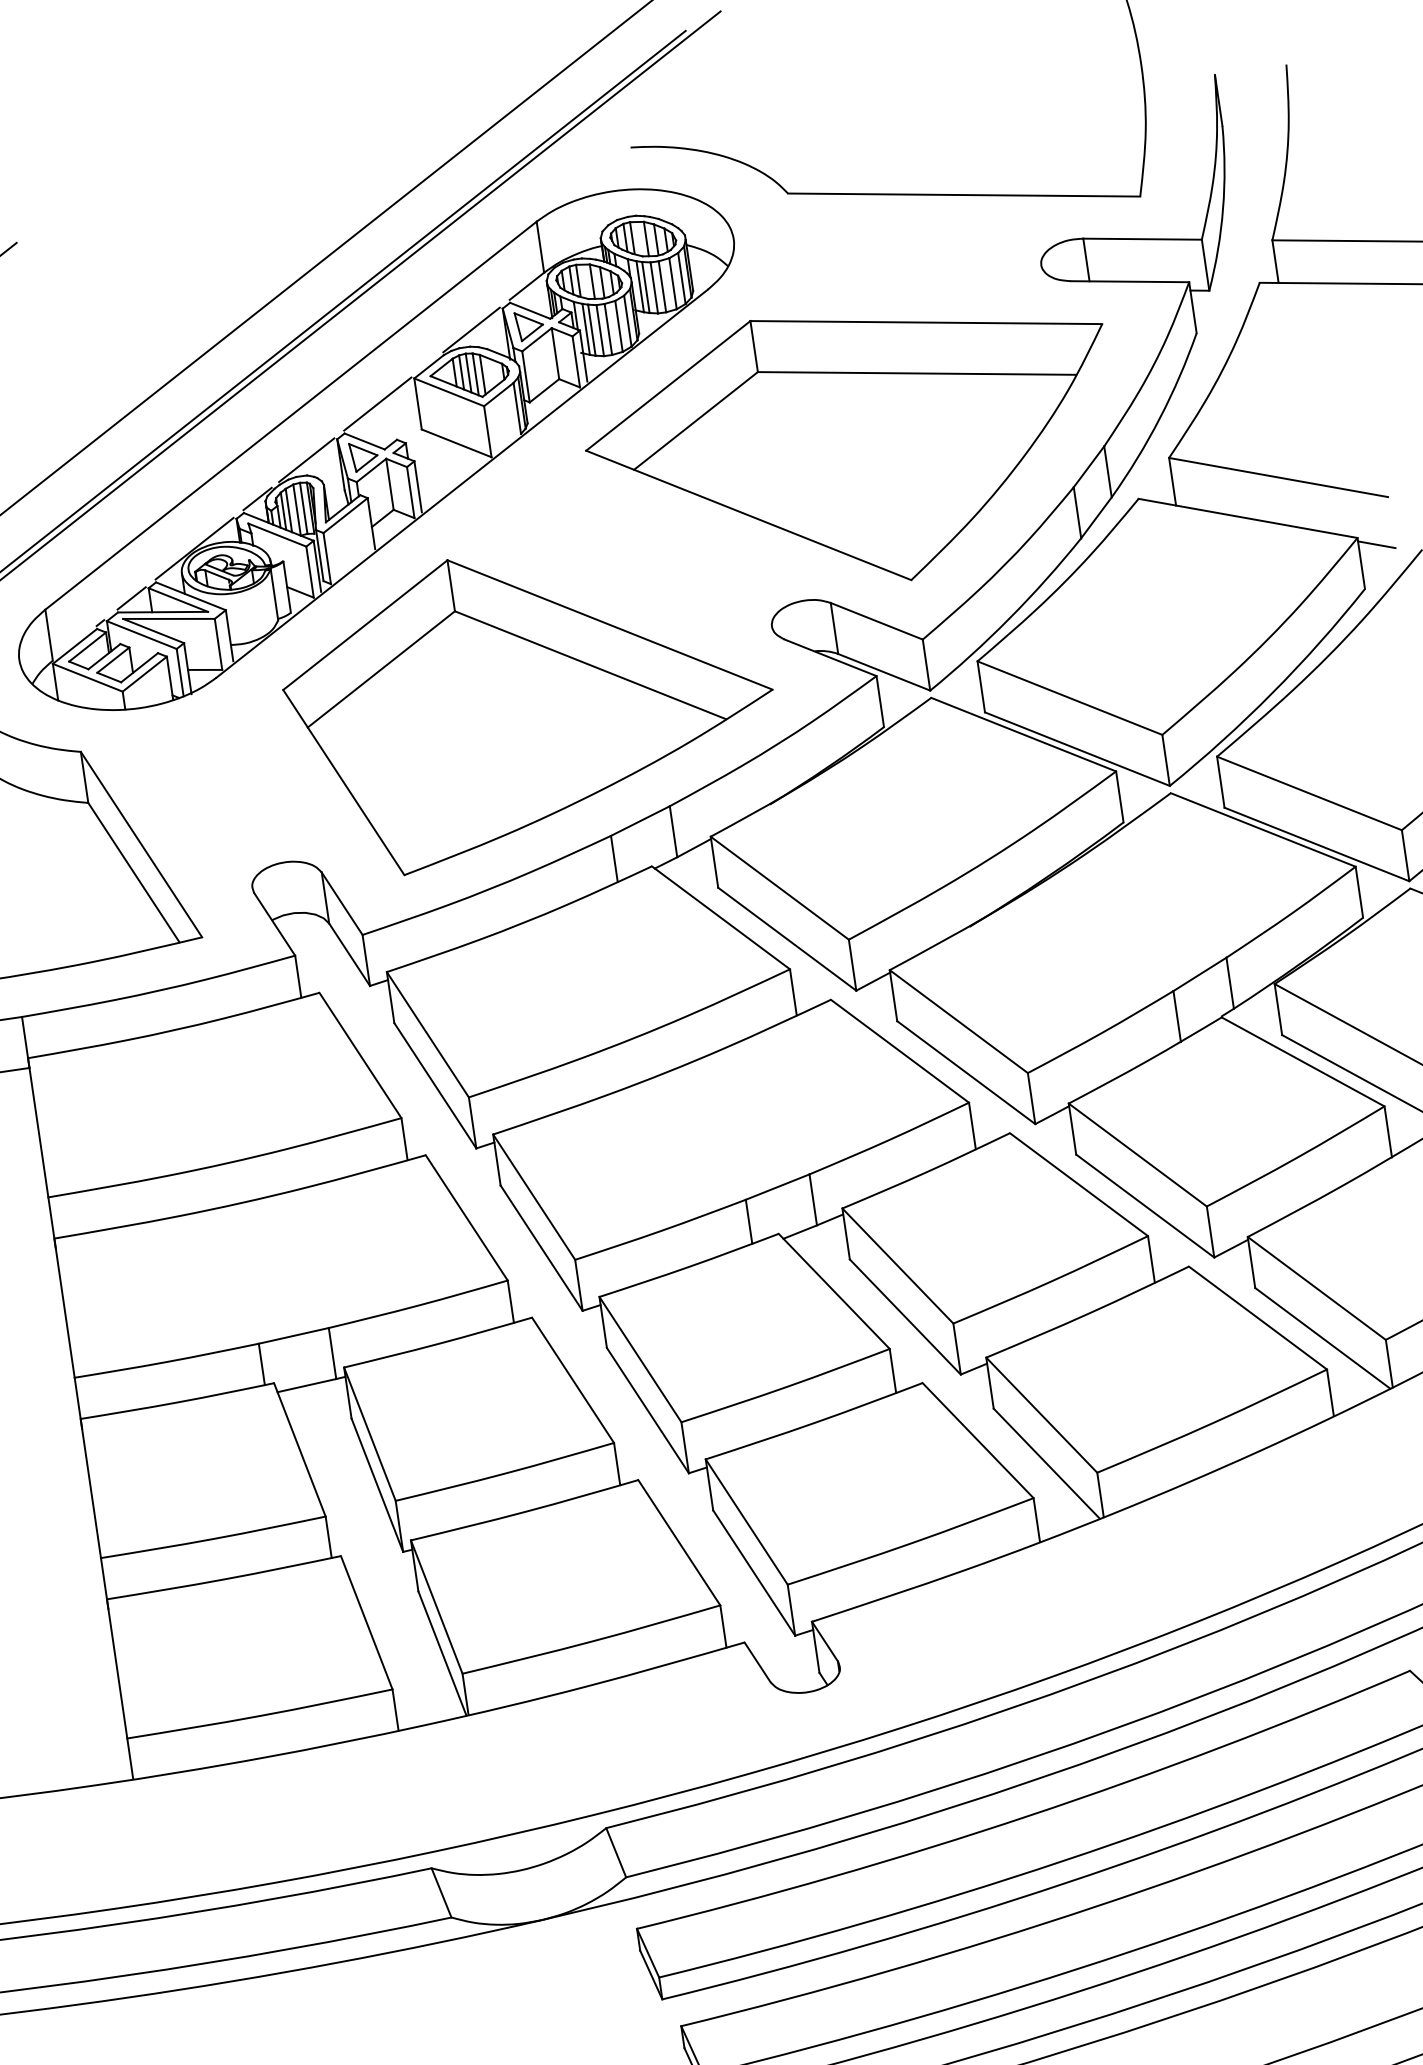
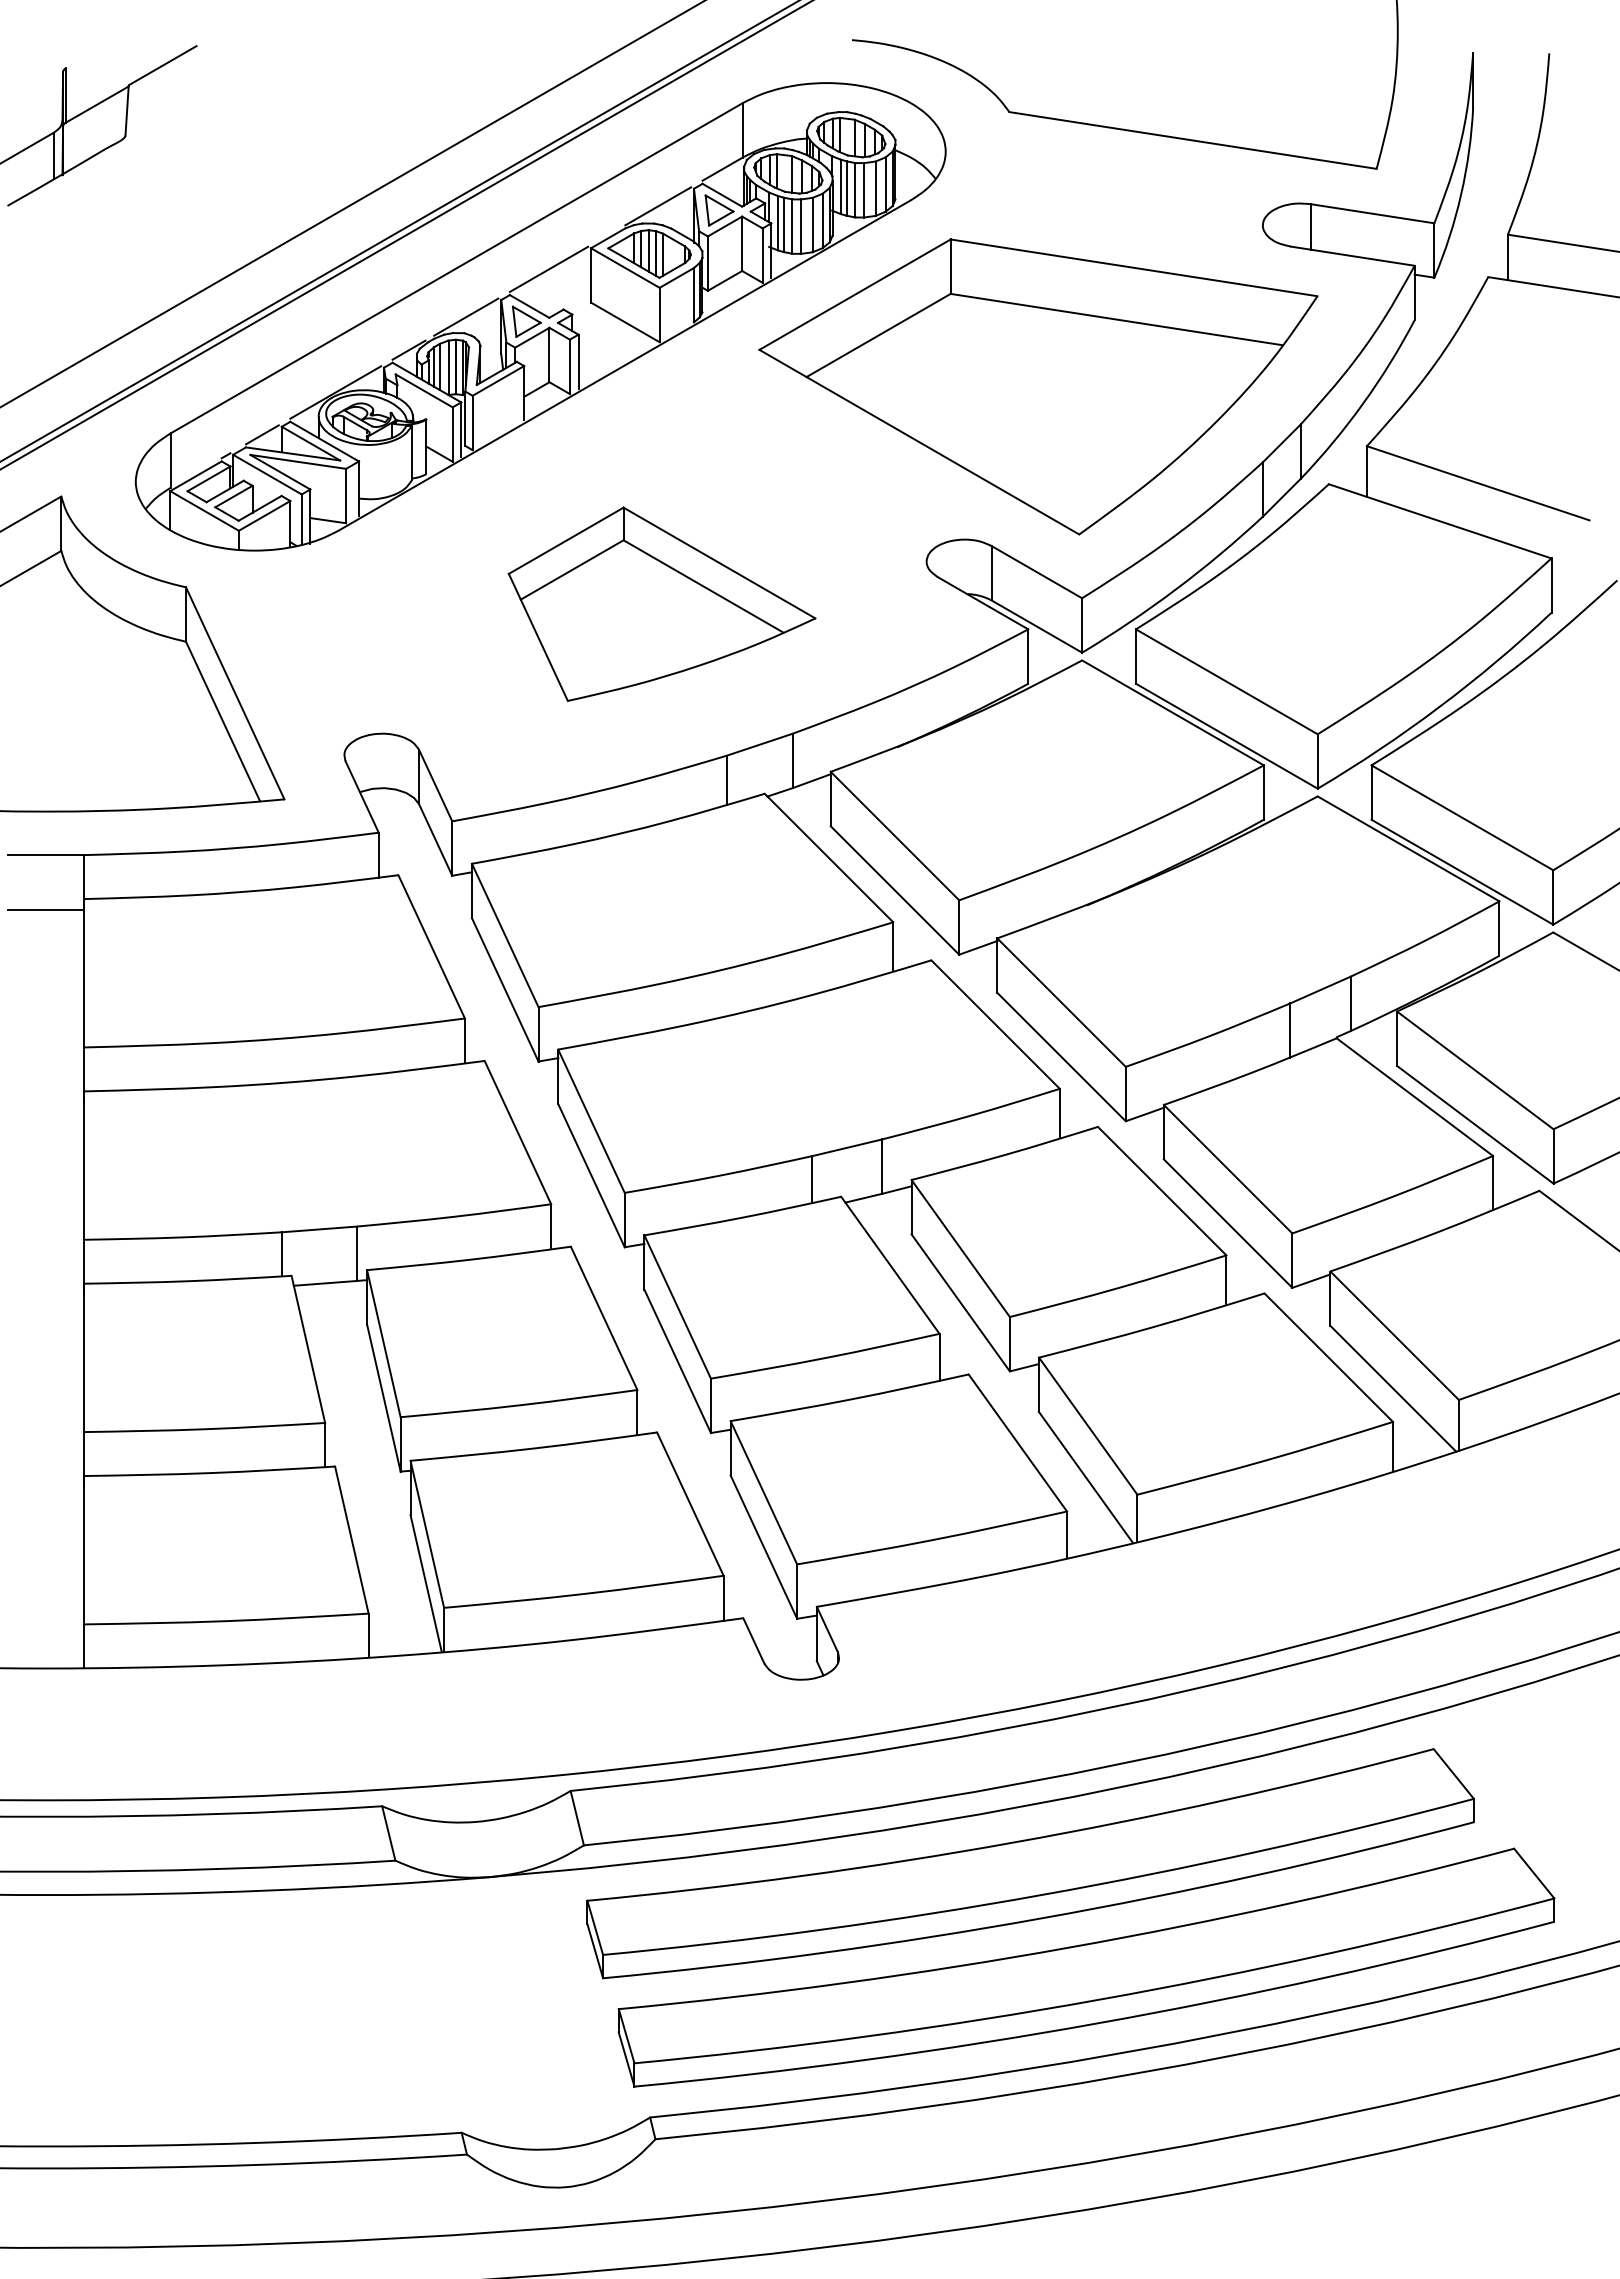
line: (1376, 544) -> (1570, 568), removed
part: (529, 702) -> (661, 604), size x0.6

